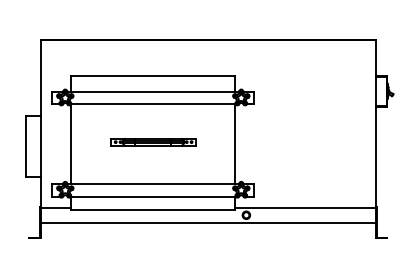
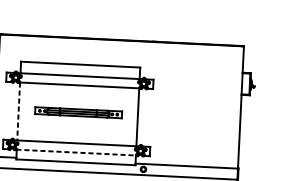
part: (153, 142) -> (78, 113), size x1.4
line: (71, 144) -> (18, 111), solid -> dashed
line: (153, 196) -> (76, 152), solid -> dashed

